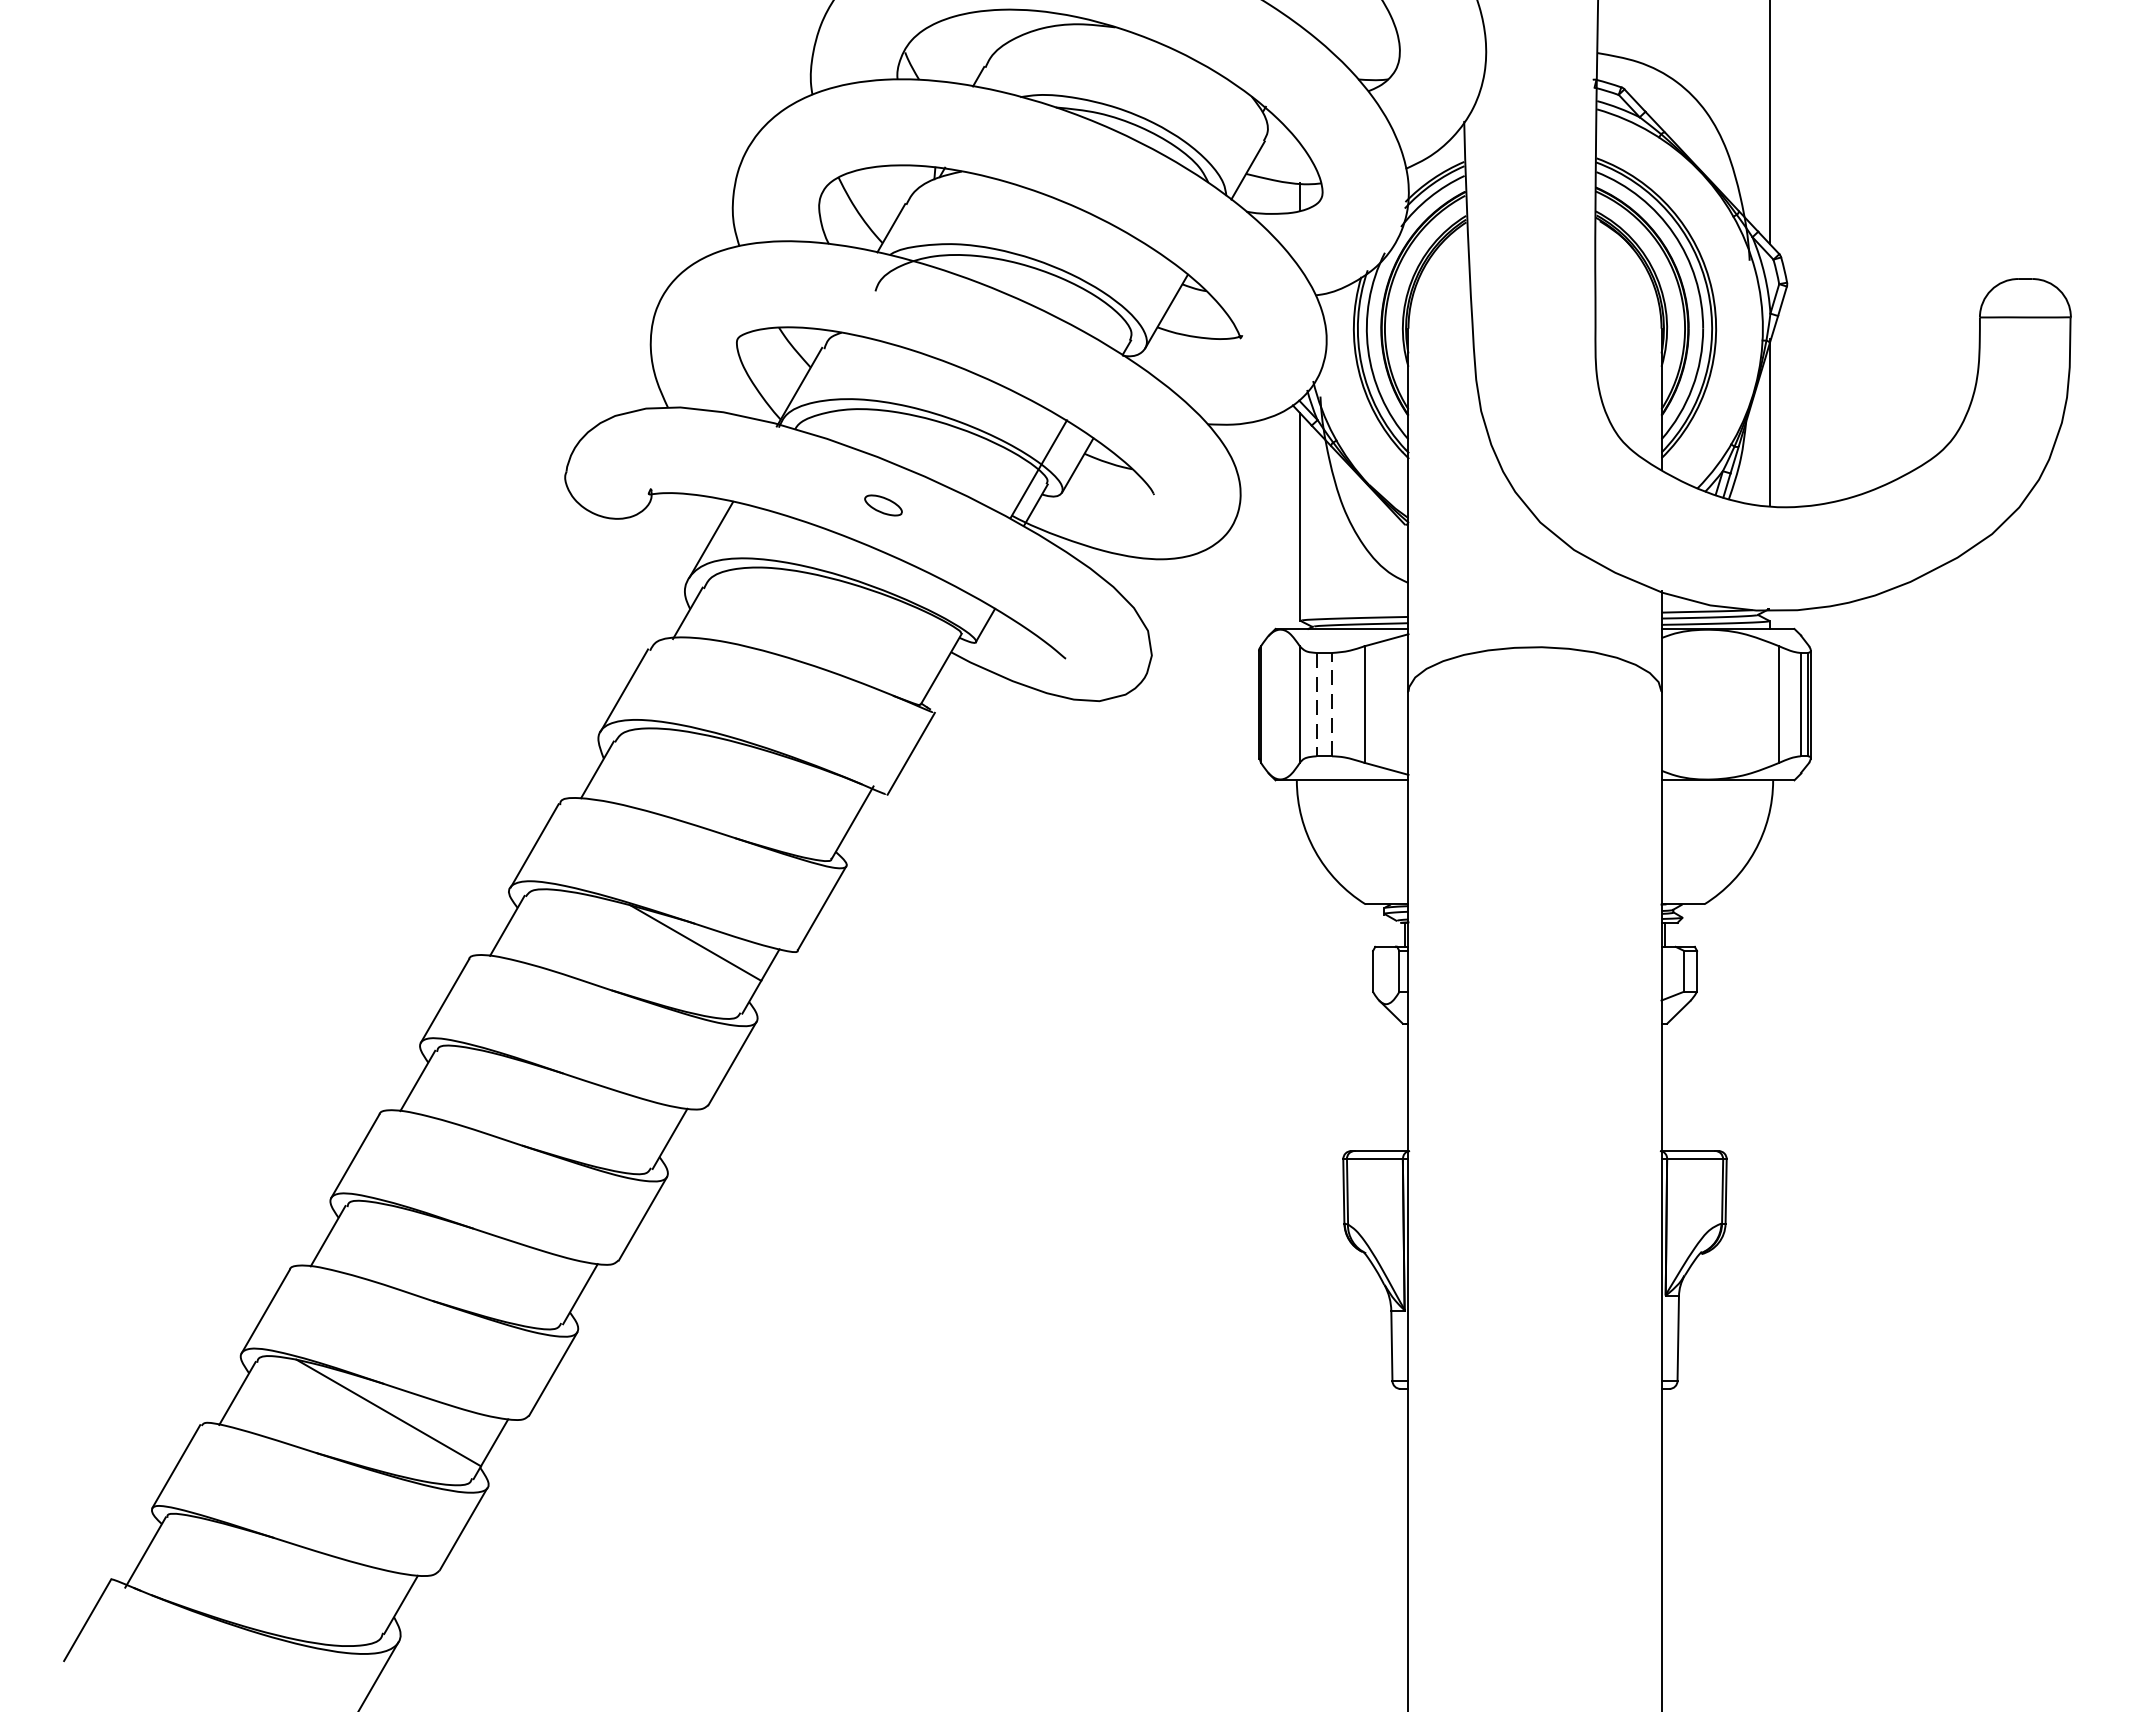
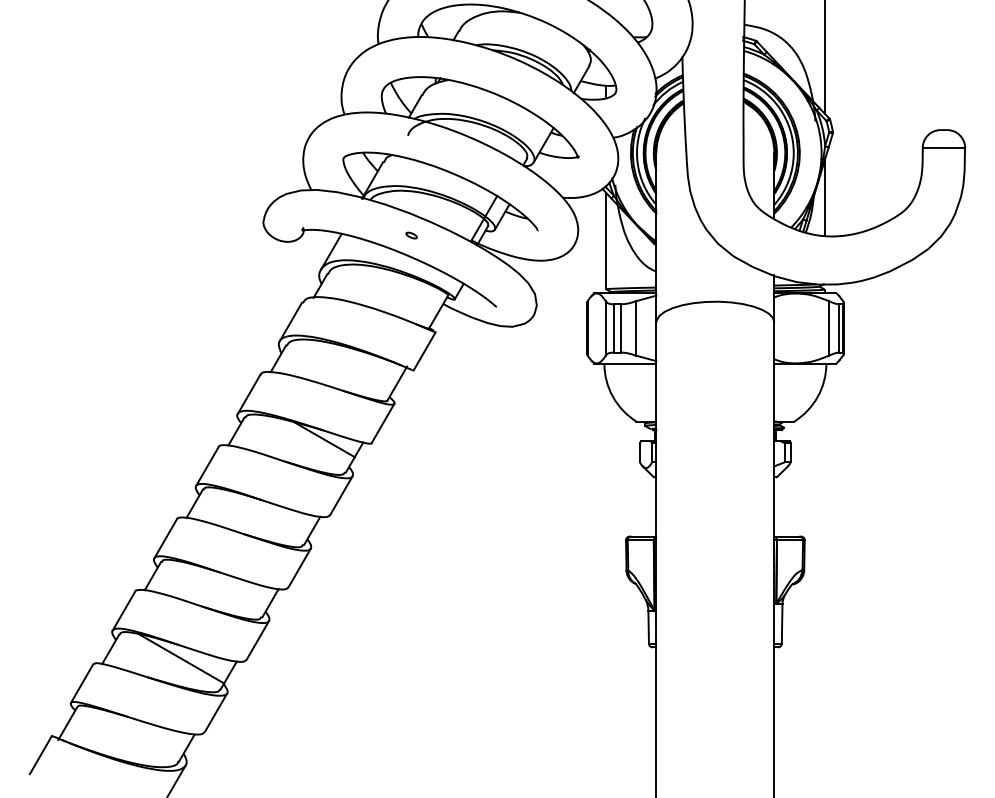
part: (882, 505) -> (411, 235), size x0.62
line: (1331, 702) -> (620, 327), dashed -> solid
line: (1316, 704) -> (613, 328), dashed -> solid

